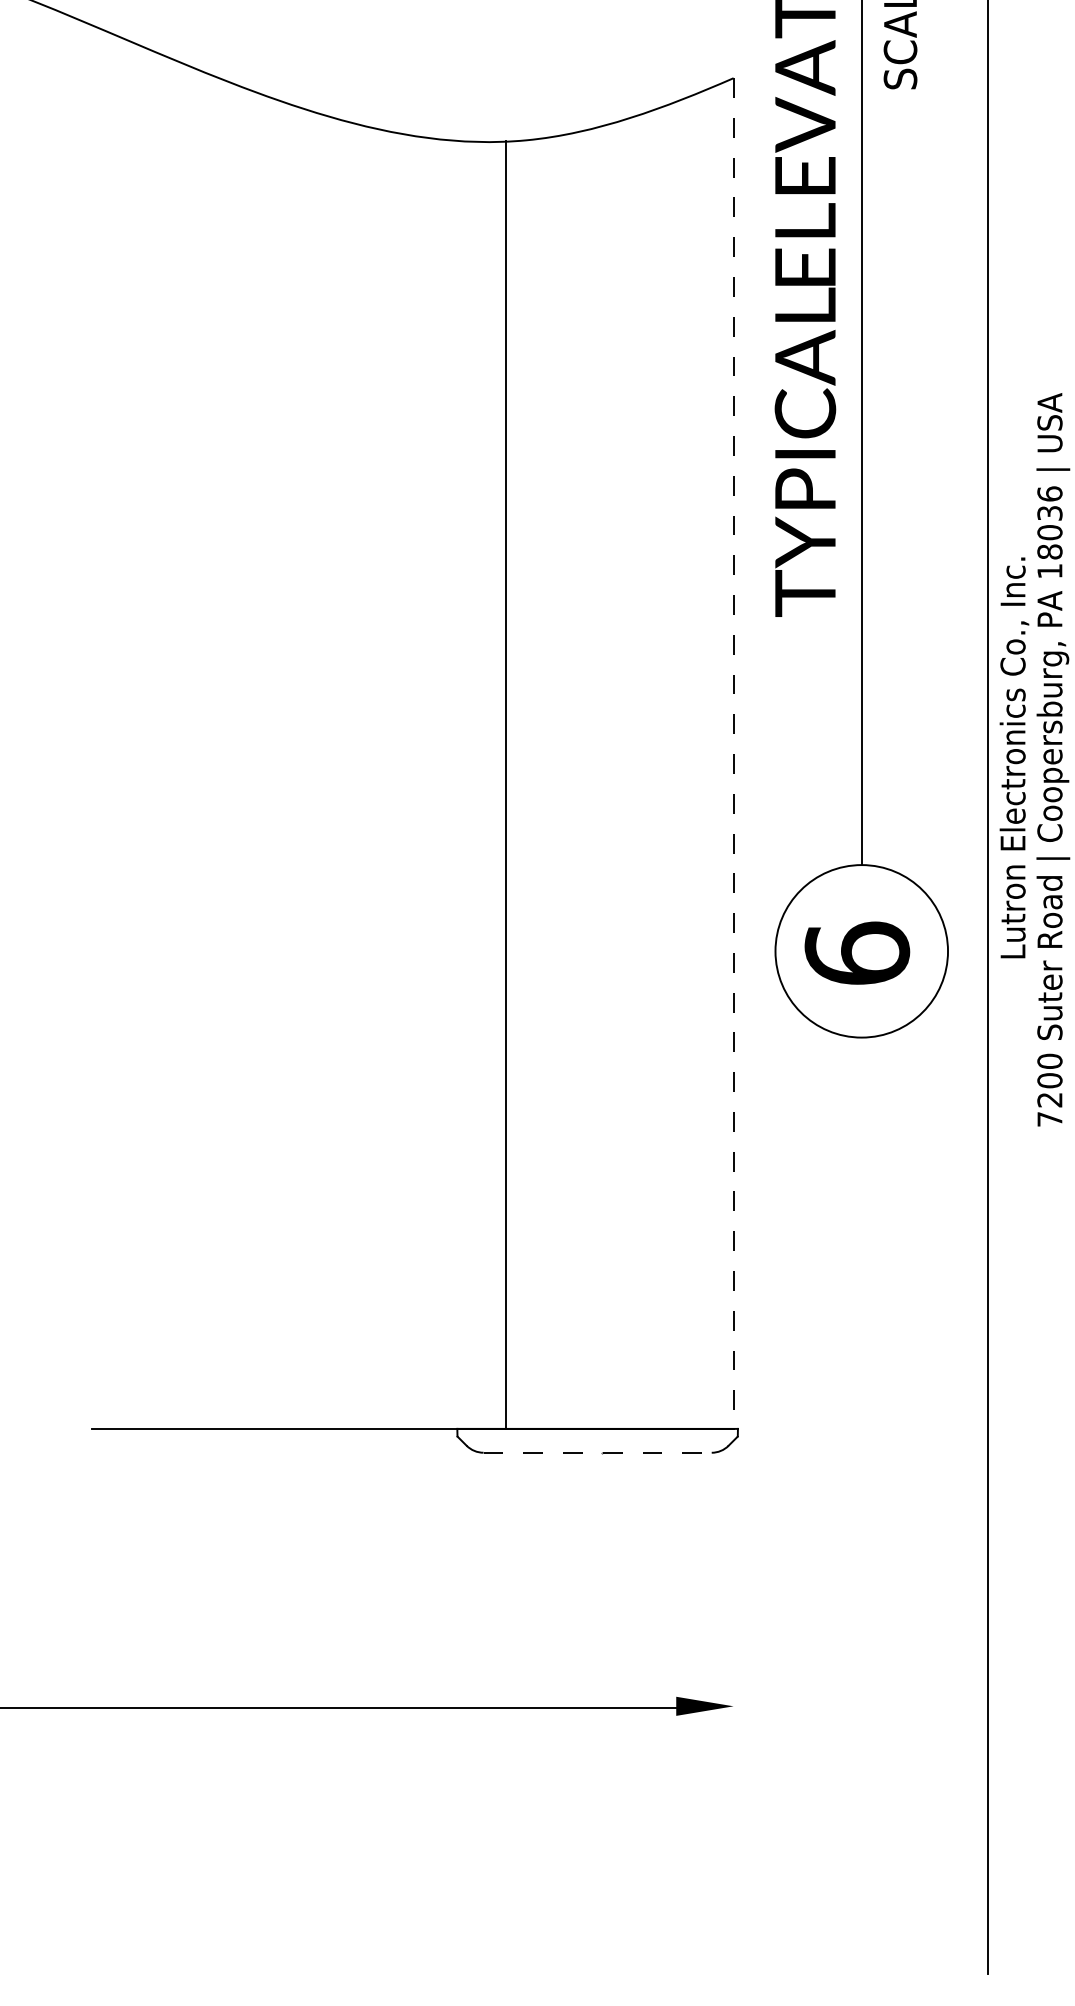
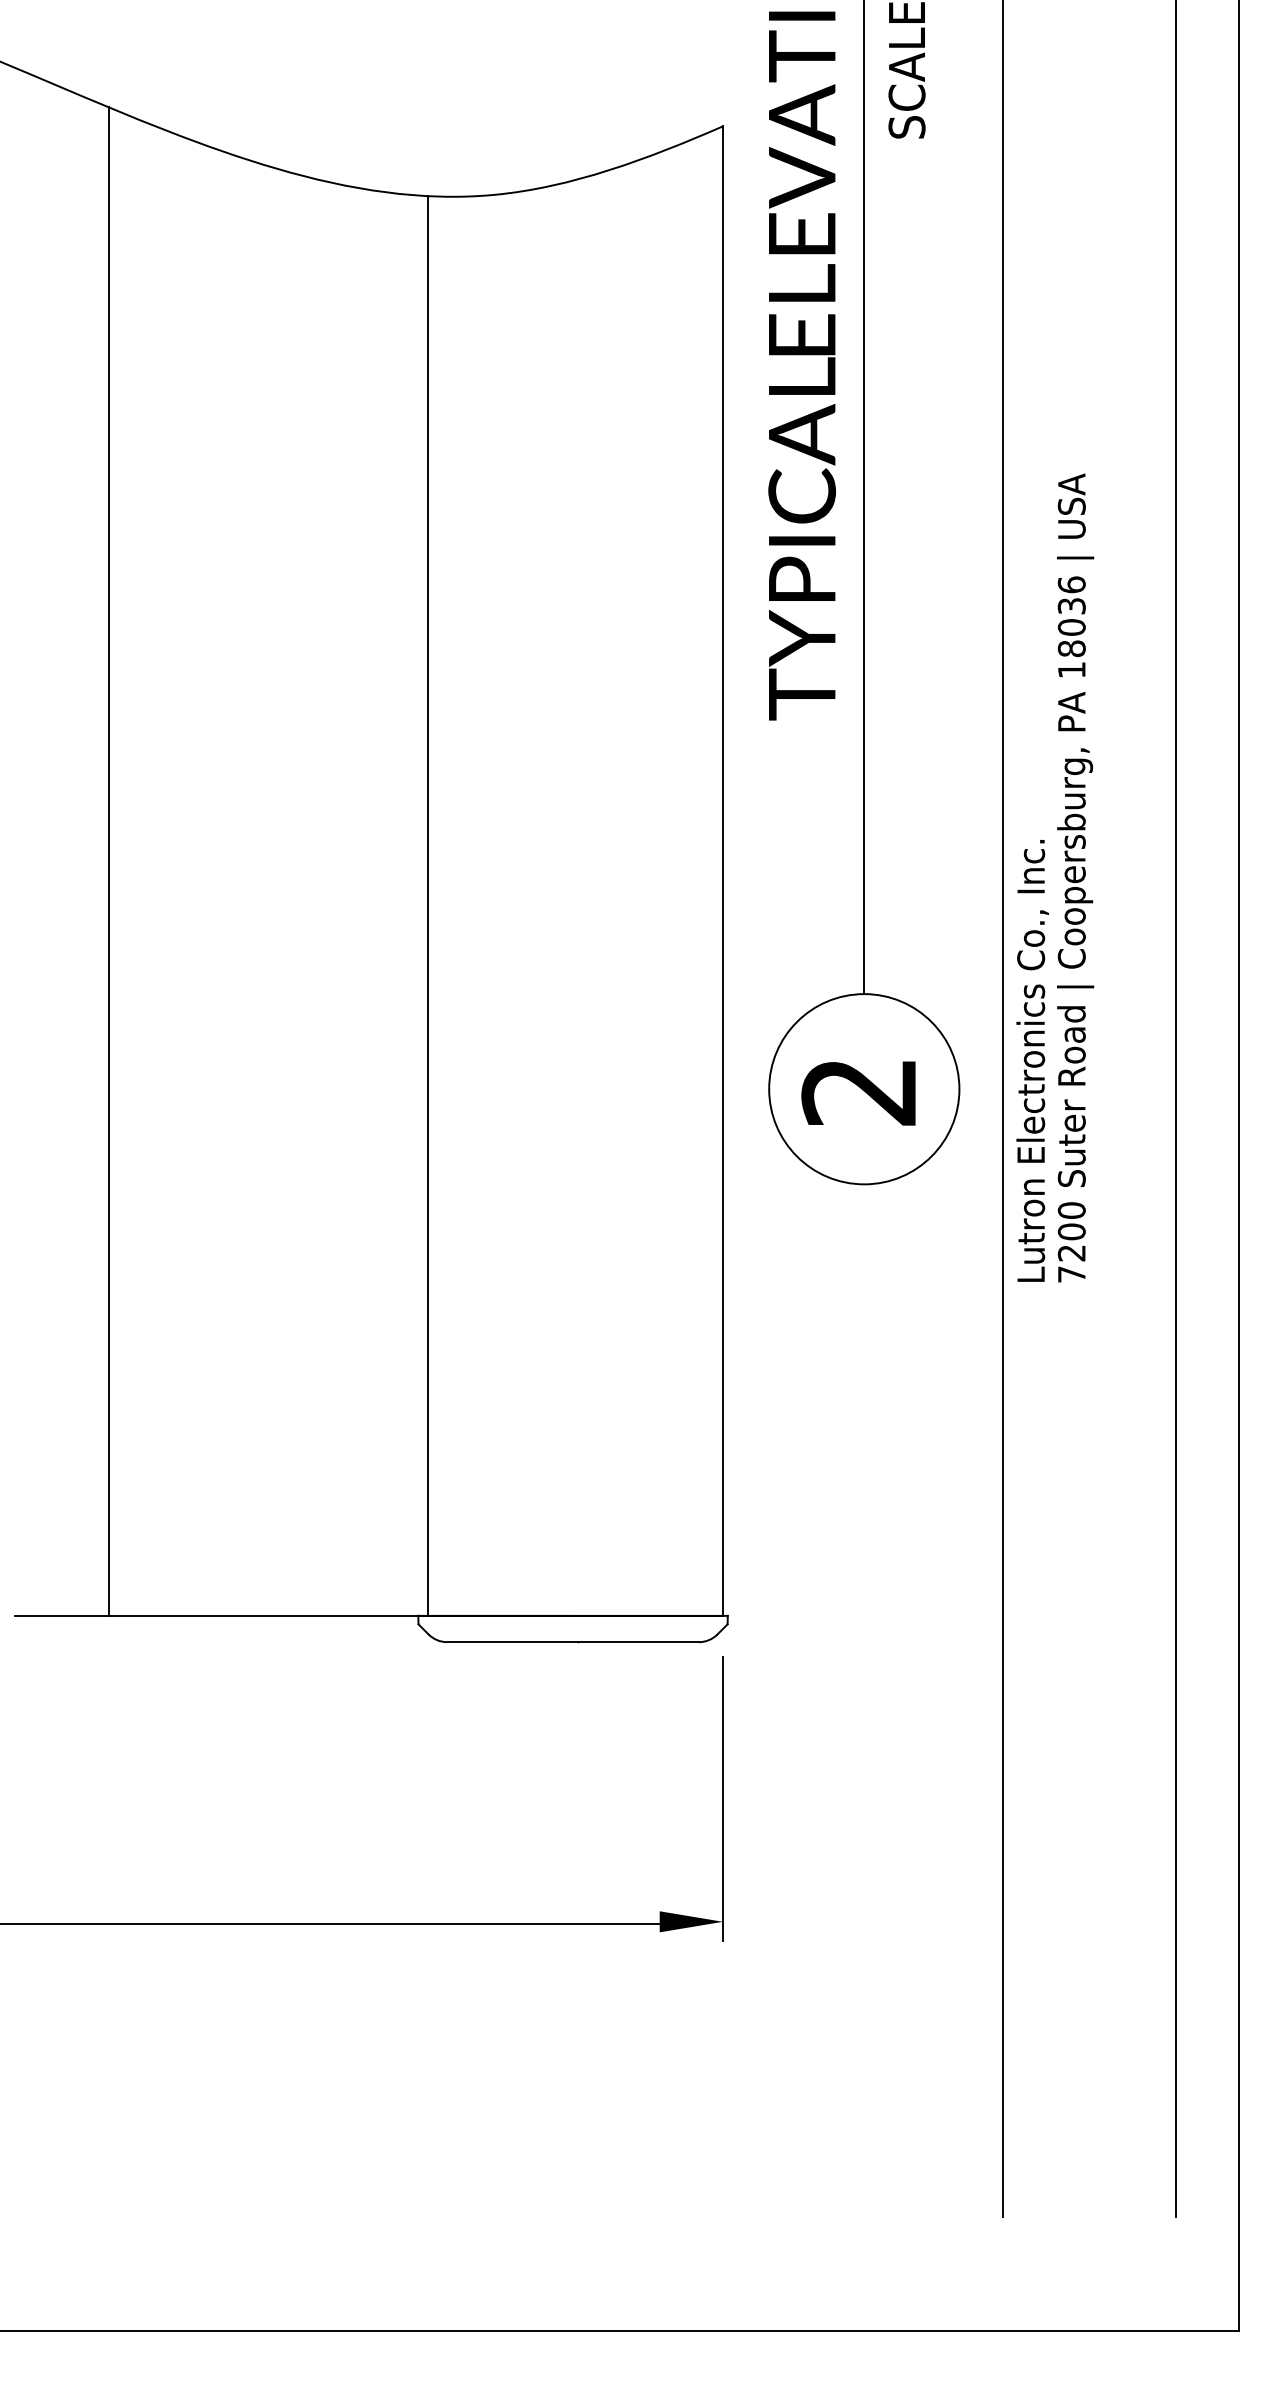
line: (176, 744) -> (108, 861), added
line: (734, 753) -> (723, 871), dashed -> solid
text: (1014, 757) -> (1032, 1060), moved
line: (505, 784) -> (427, 905), moved
text: (857, 952) -> (859, 1090), 6 -> 2
line: (598, 1453) -> (573, 1642), dashed -> solid
line: (734, 1594) -> (723, 1798), added

